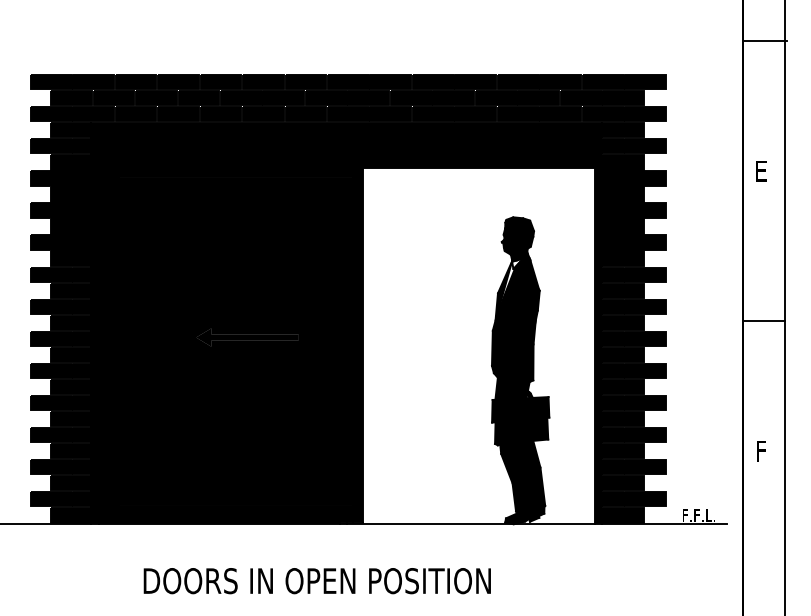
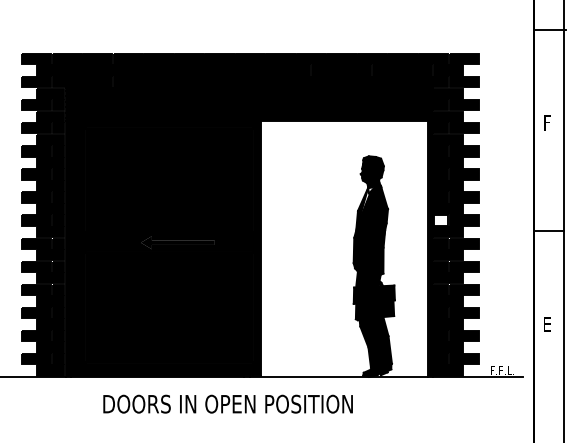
text: (761, 171) -> (547, 123), E -> F
fill: (613, 306) -> (441, 220), removed
text: (761, 451) -> (547, 324), F -> E
text: (316, 581) -> (227, 404), moved

